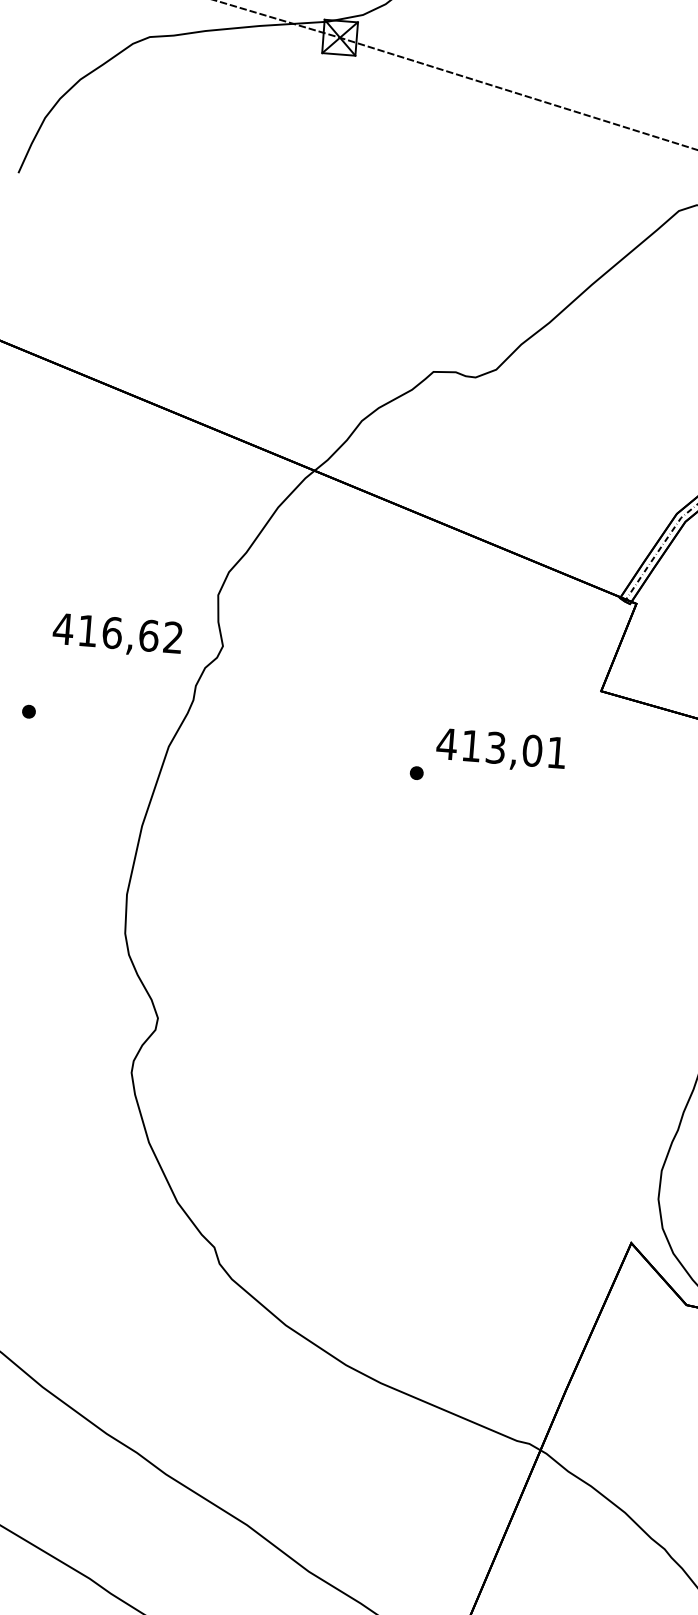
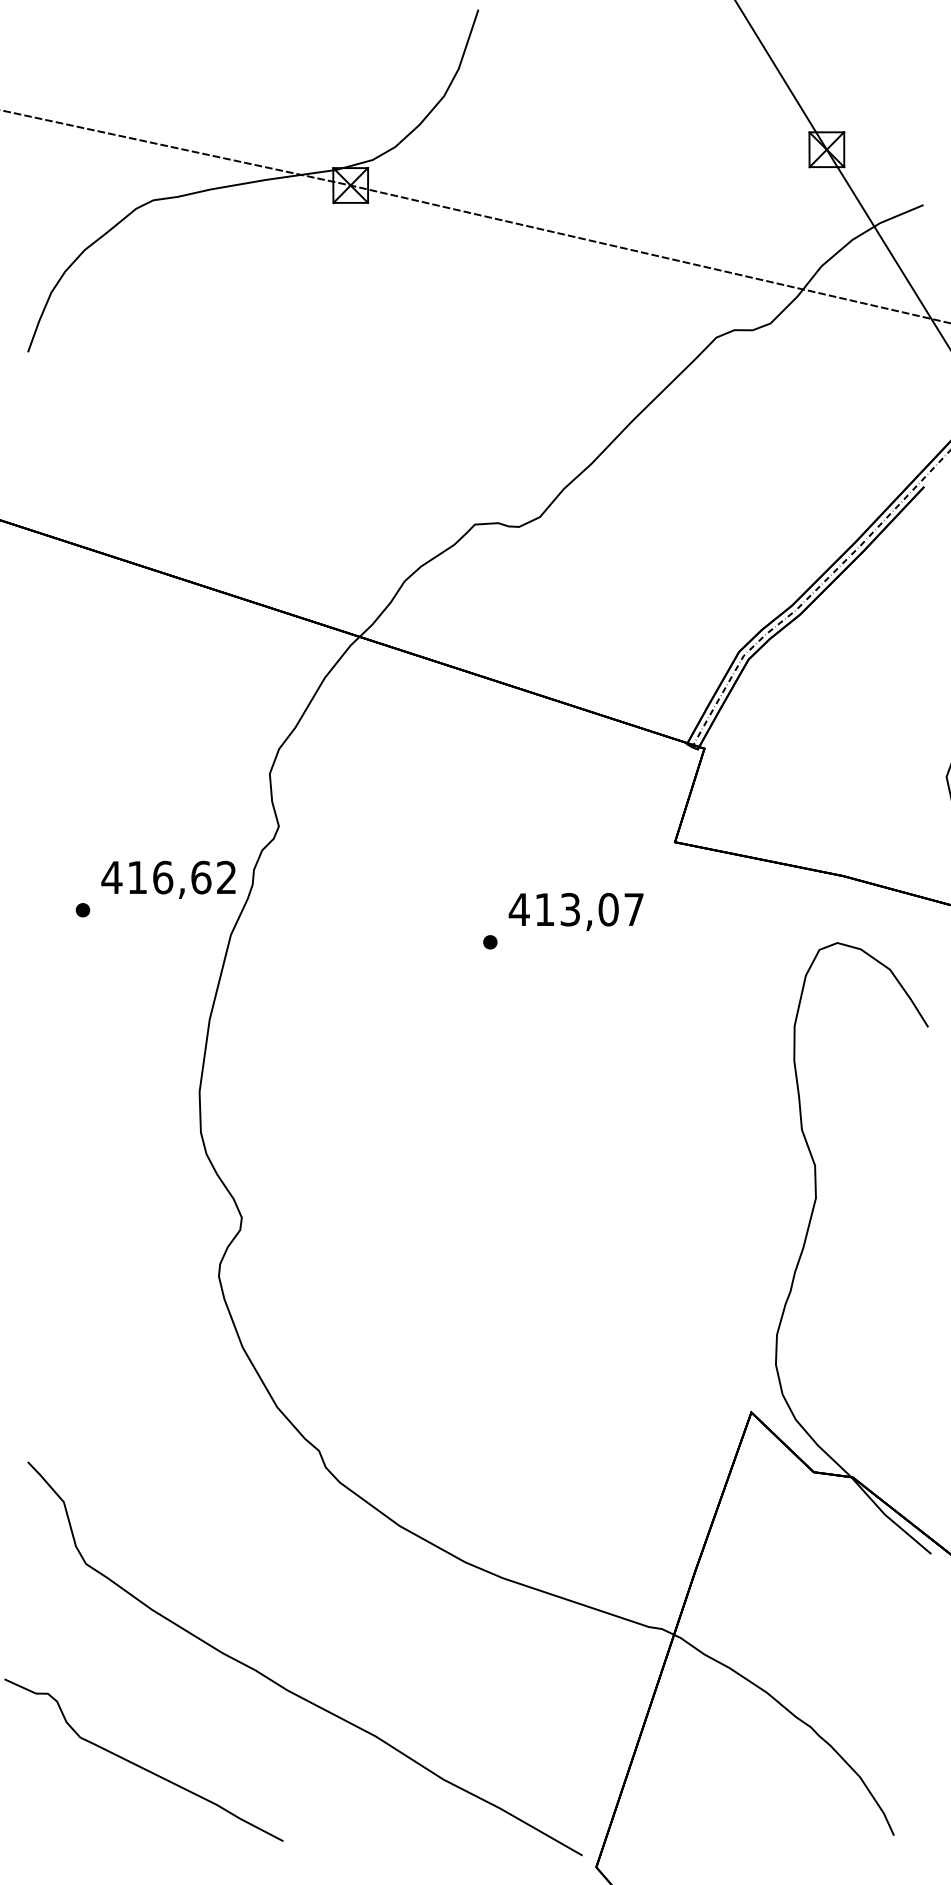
text: (117, 635) -> (168, 879), moved
text: (556, 752) -> (633, 909), 413,01 -> 413,07

